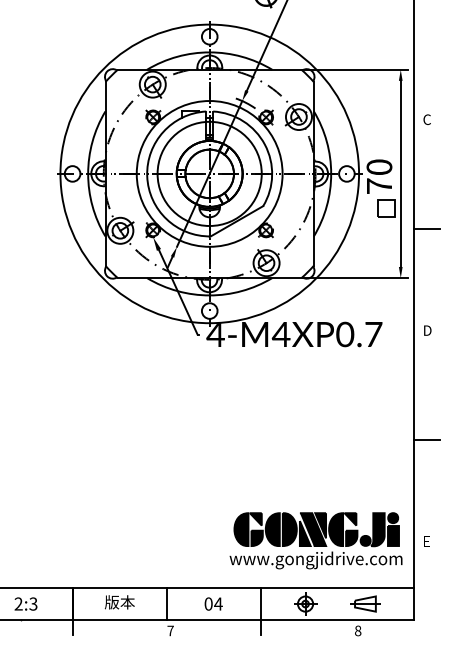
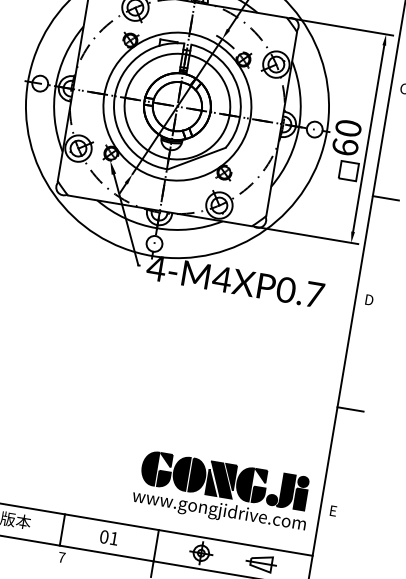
text: (379, 185) -> (345, 146), 70 -> 60
text: (218, 603) -> (114, 538), 04 -> 01

